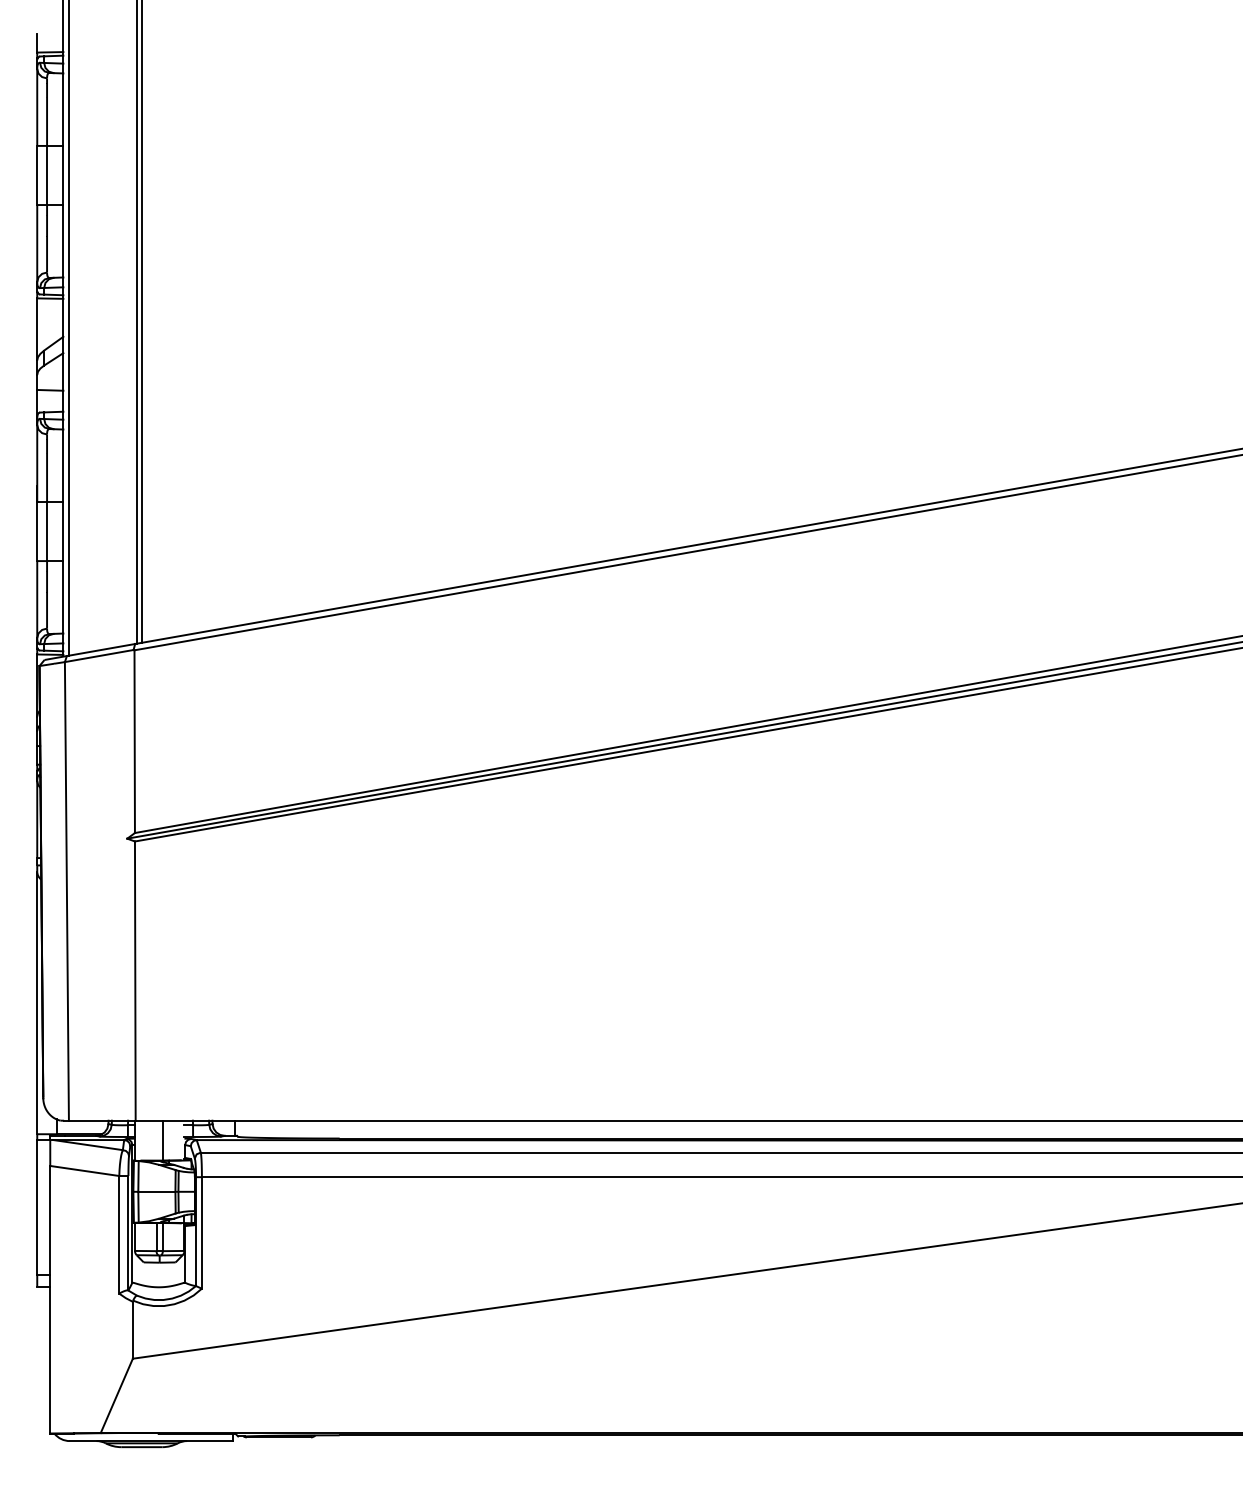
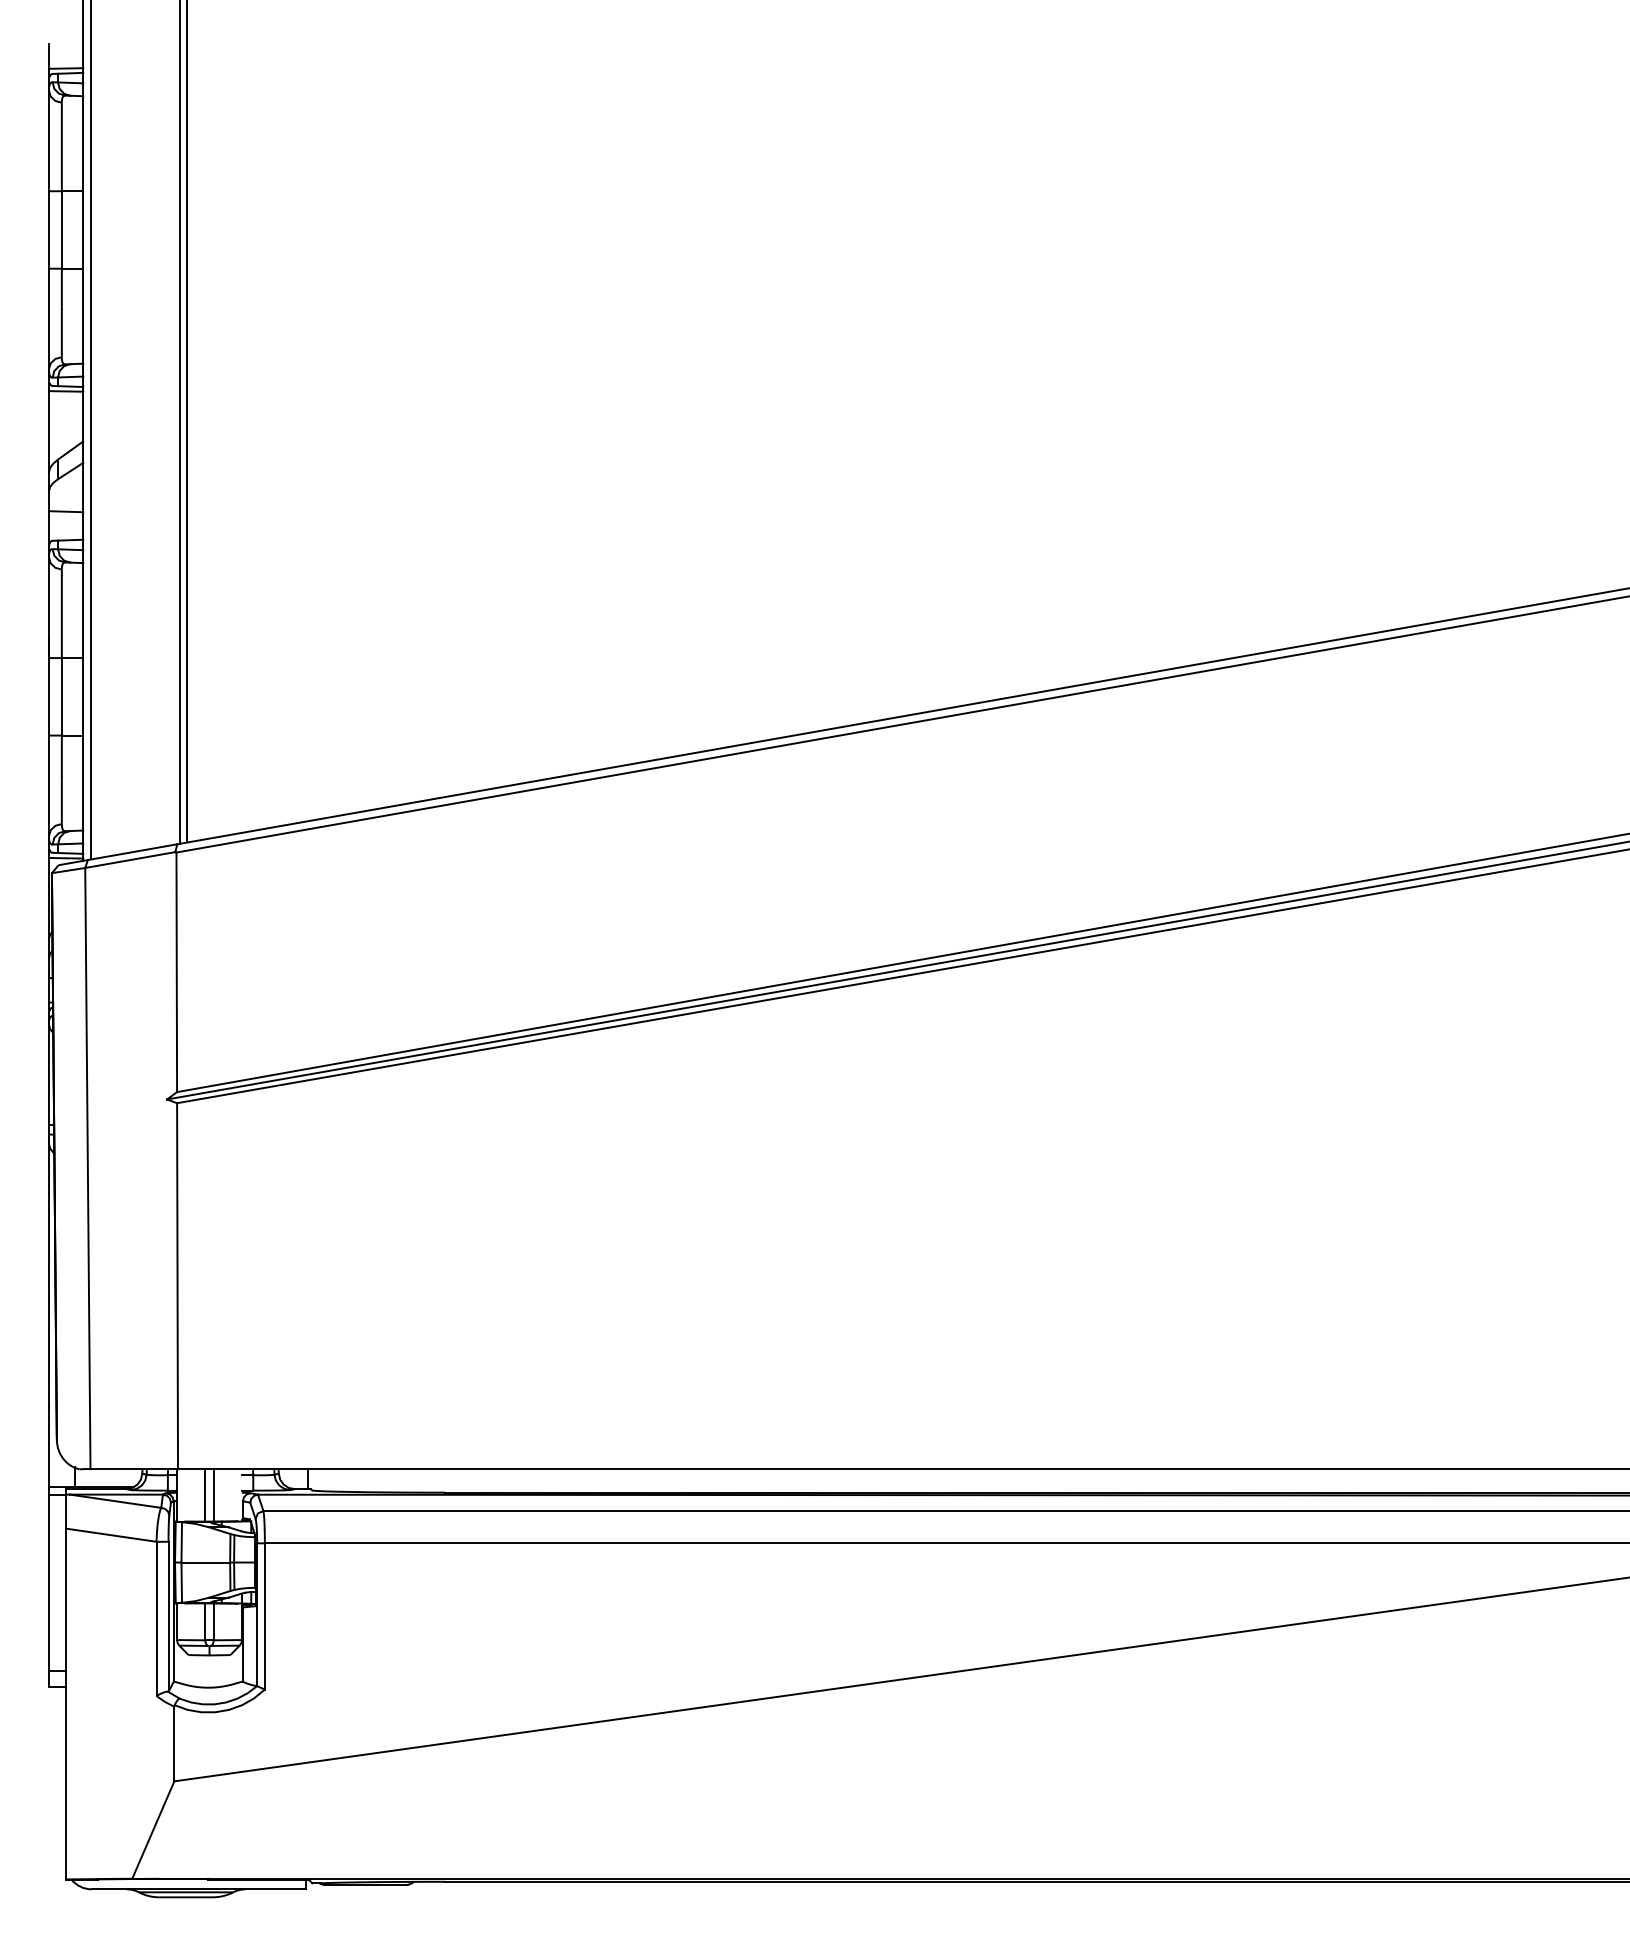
line: (156, 1140) -> (205, 1495), added

